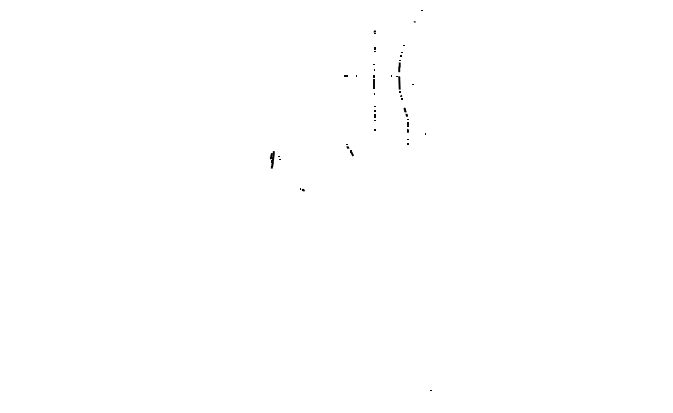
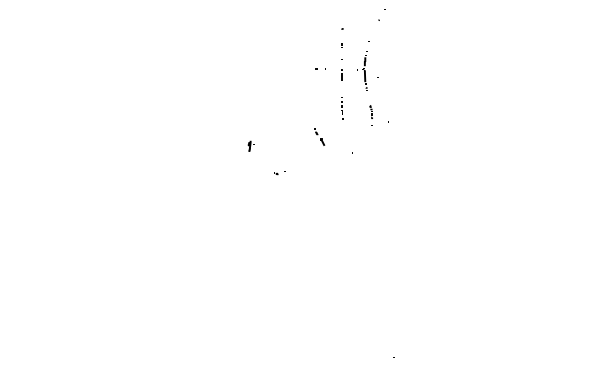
part: (405, 125) -> (370, 114), size x0.6
part: (349, 150) -> (319, 137), size x1.6
part: (275, 159) -> (251, 146), size x0.7

